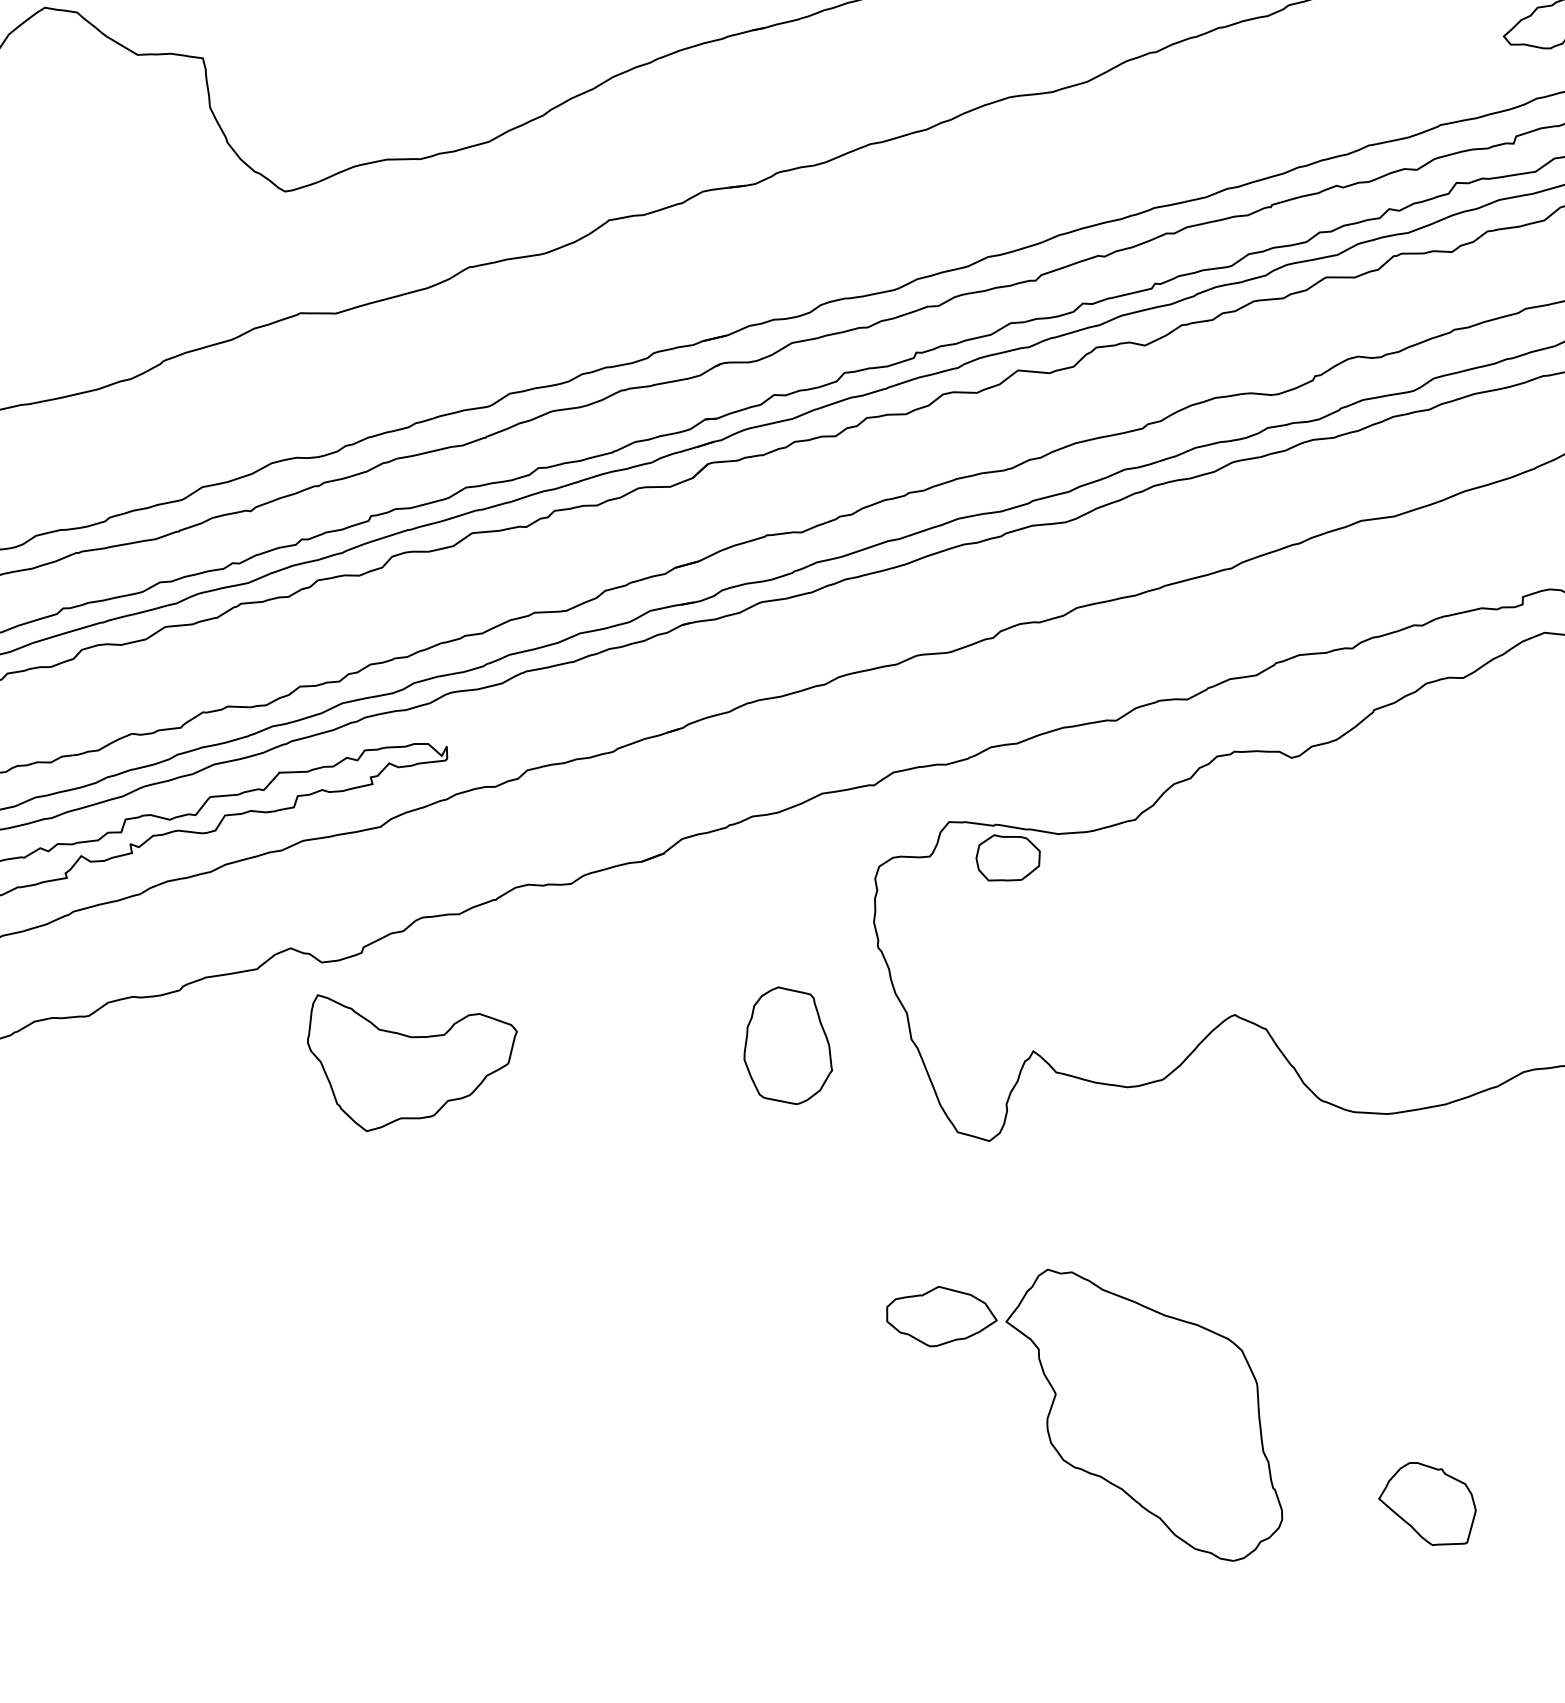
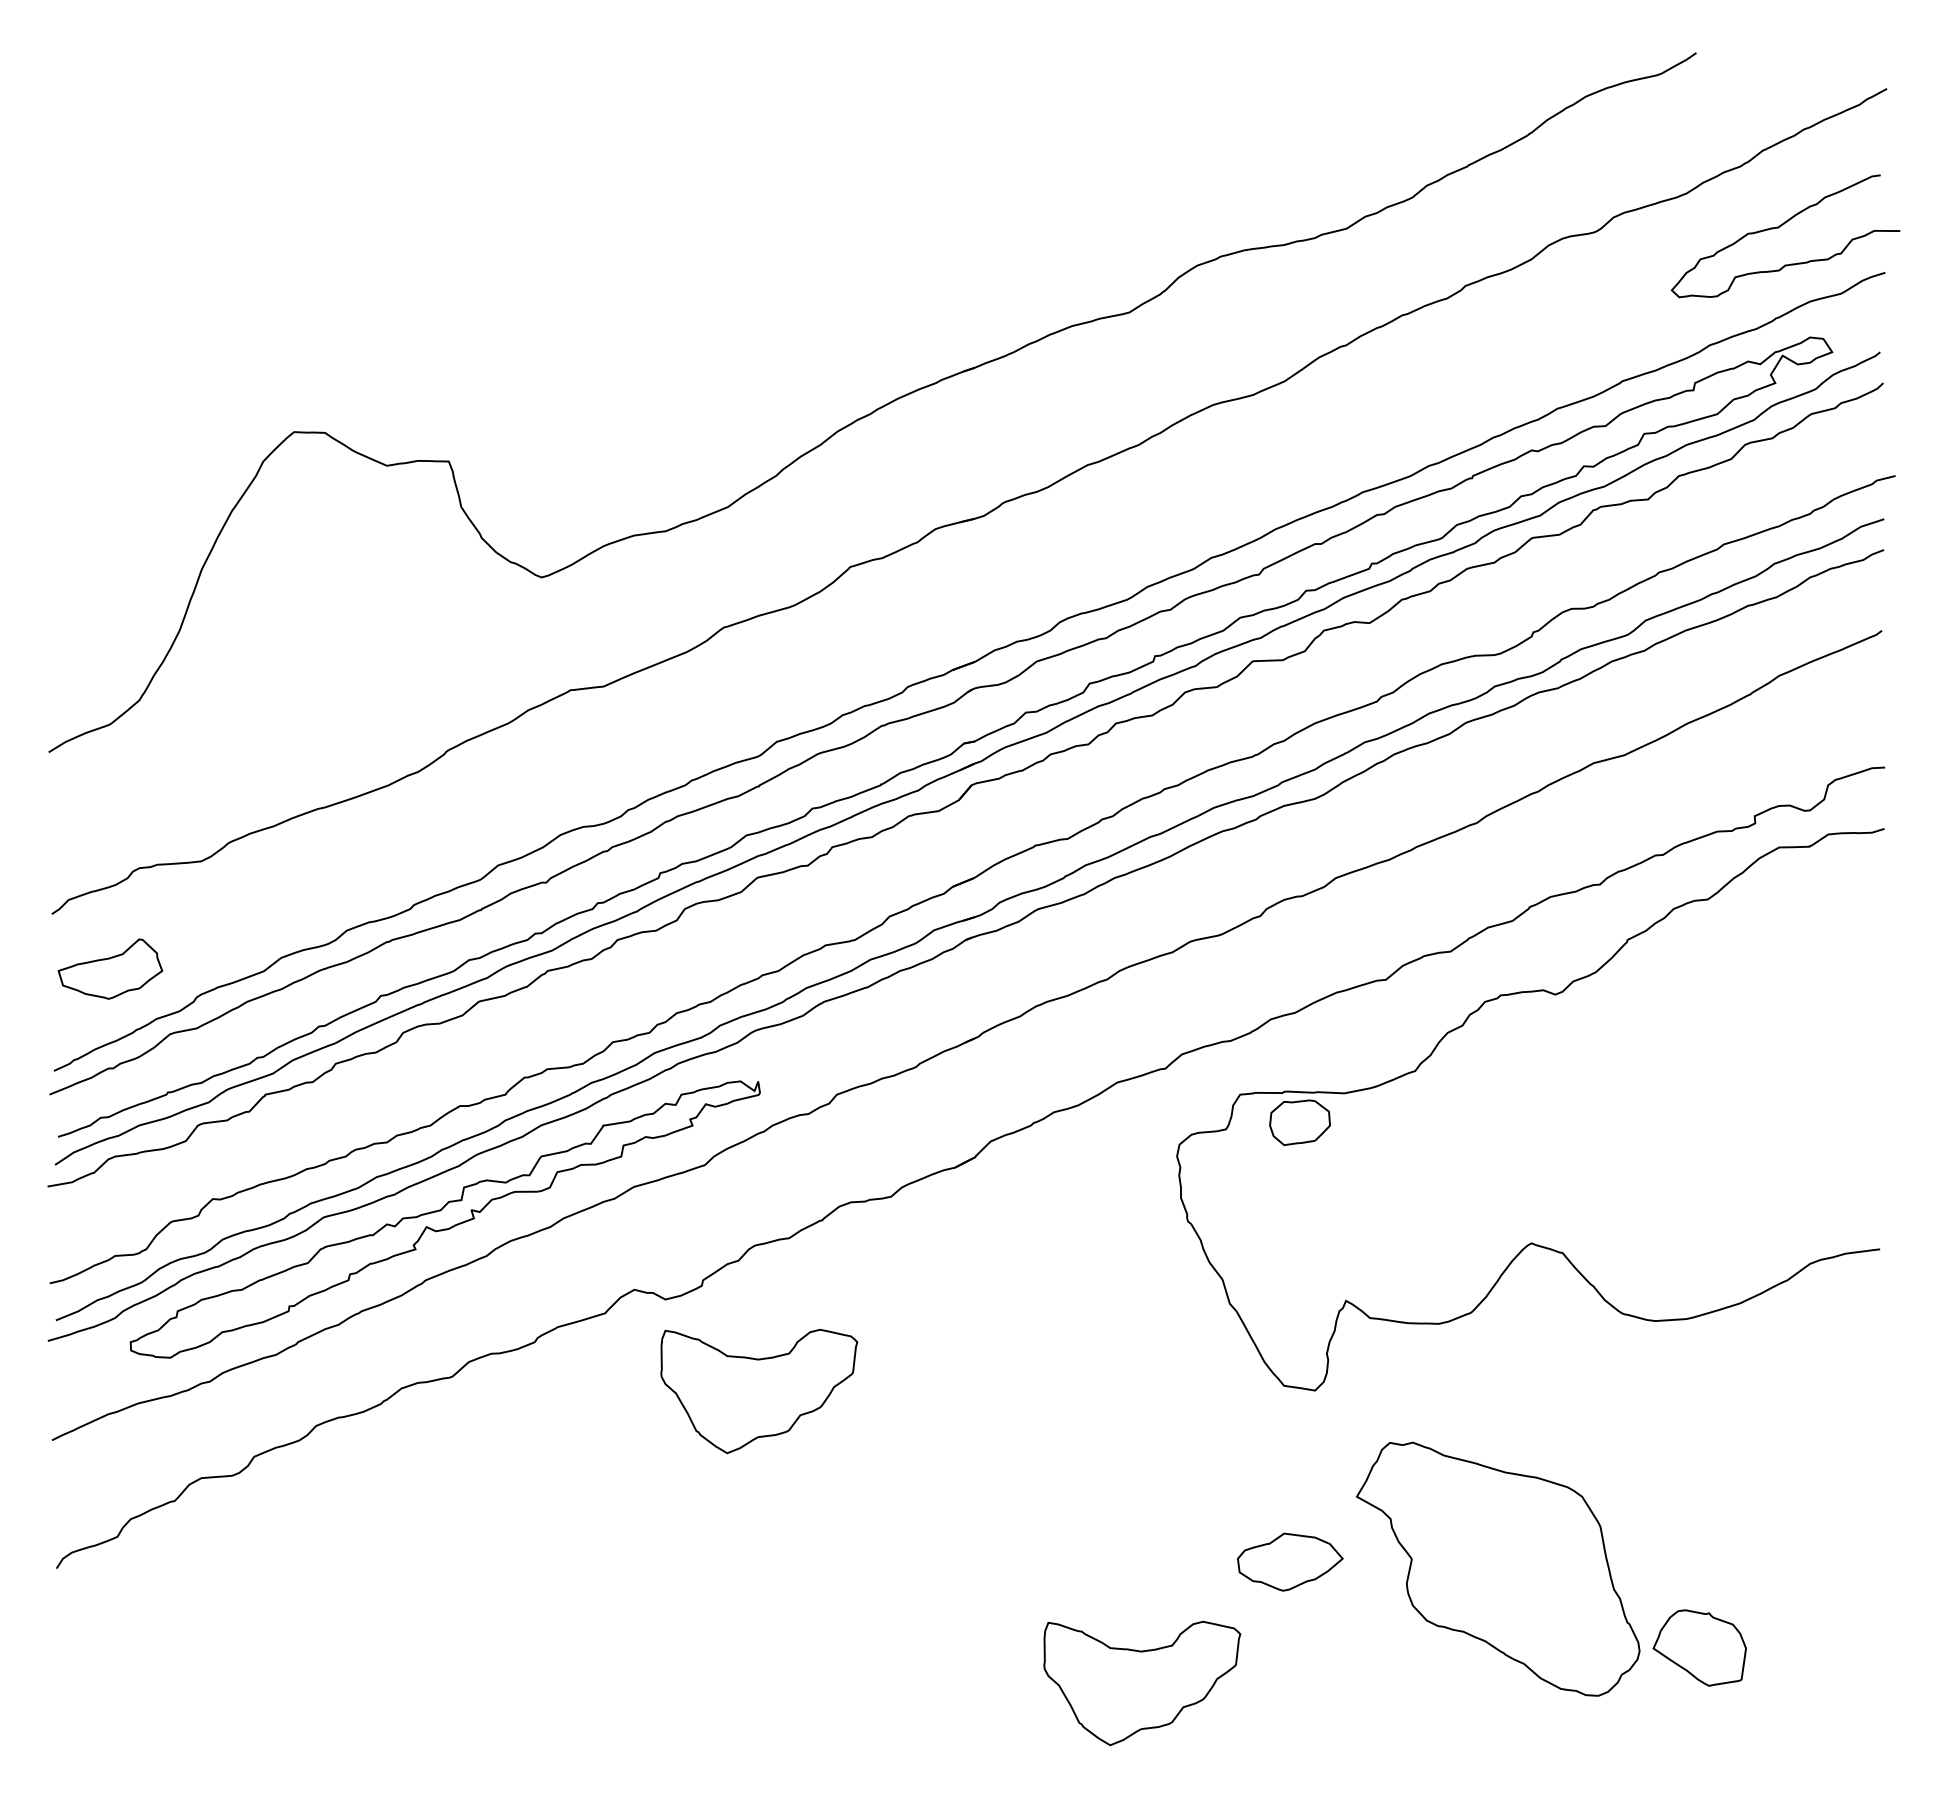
part: (790, 1045) -> (1116, 1323), removed
part: (1145, 1414) -> (1498, 1568), moved
part: (771, 1425) -> (1142, 1683), added
part: (1427, 1503) -> (1699, 1647), moved

